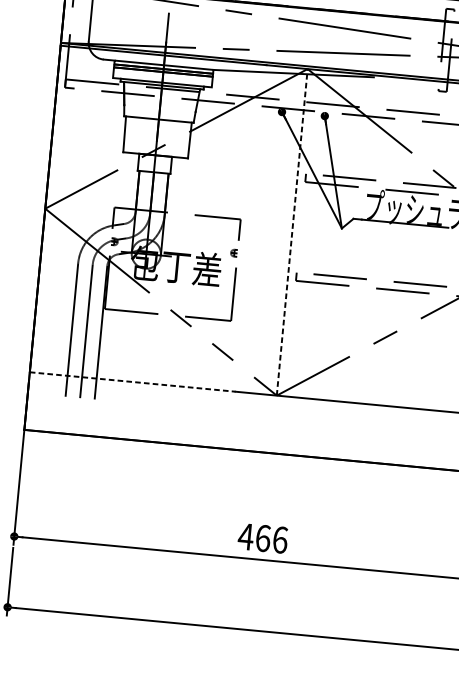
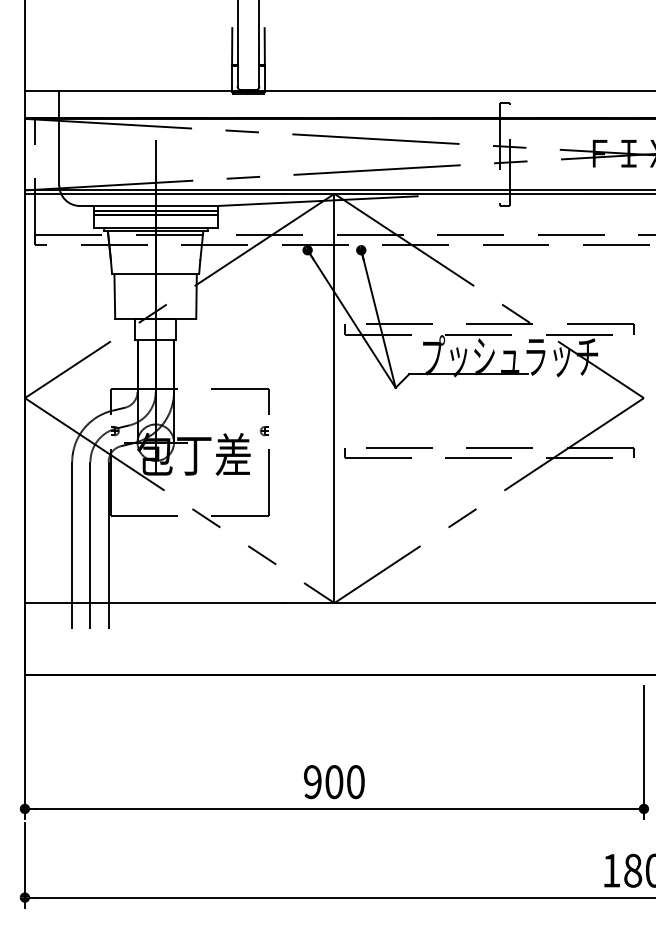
line: (292, 232) -> (334, 398), dashed -> solid
line: (132, 382) -> (153, 603), dashed -> solid
text: (262, 538) -> (333, 782), 466 -> 900

